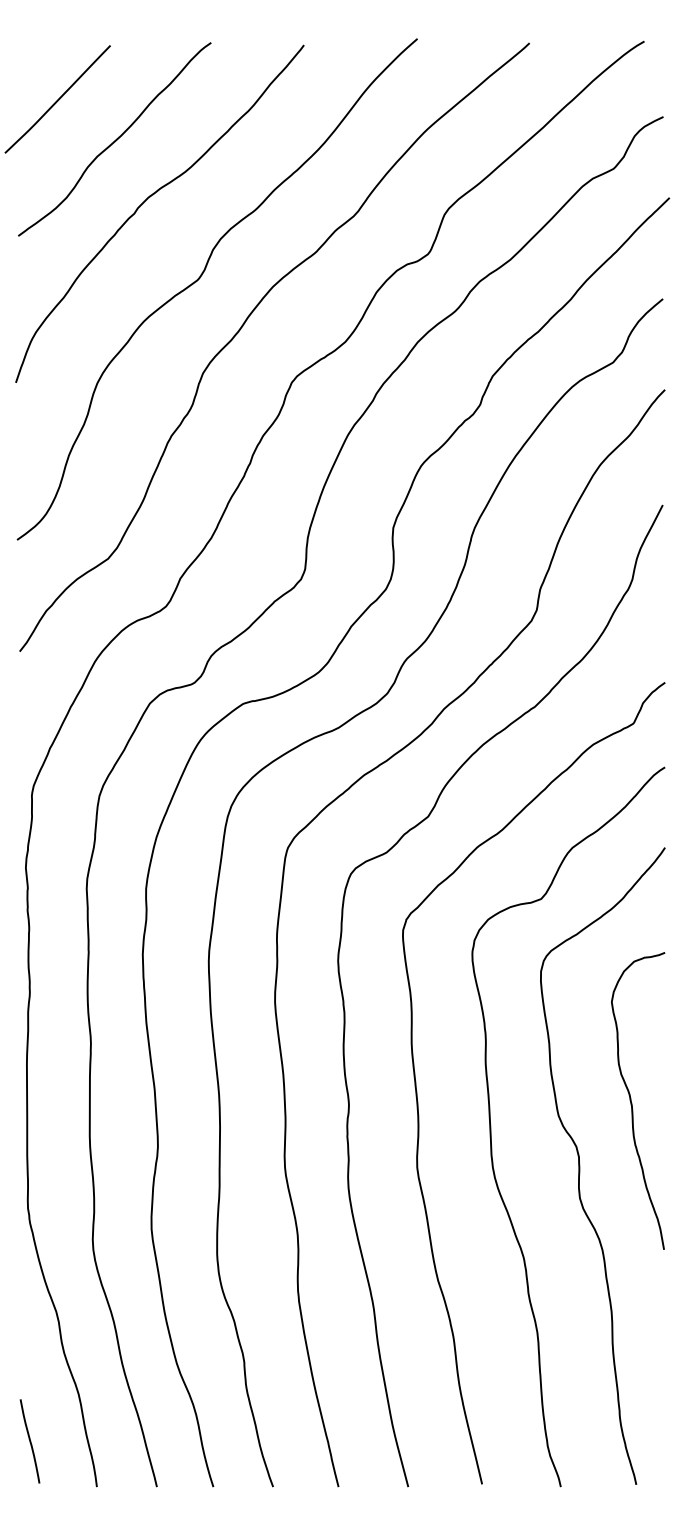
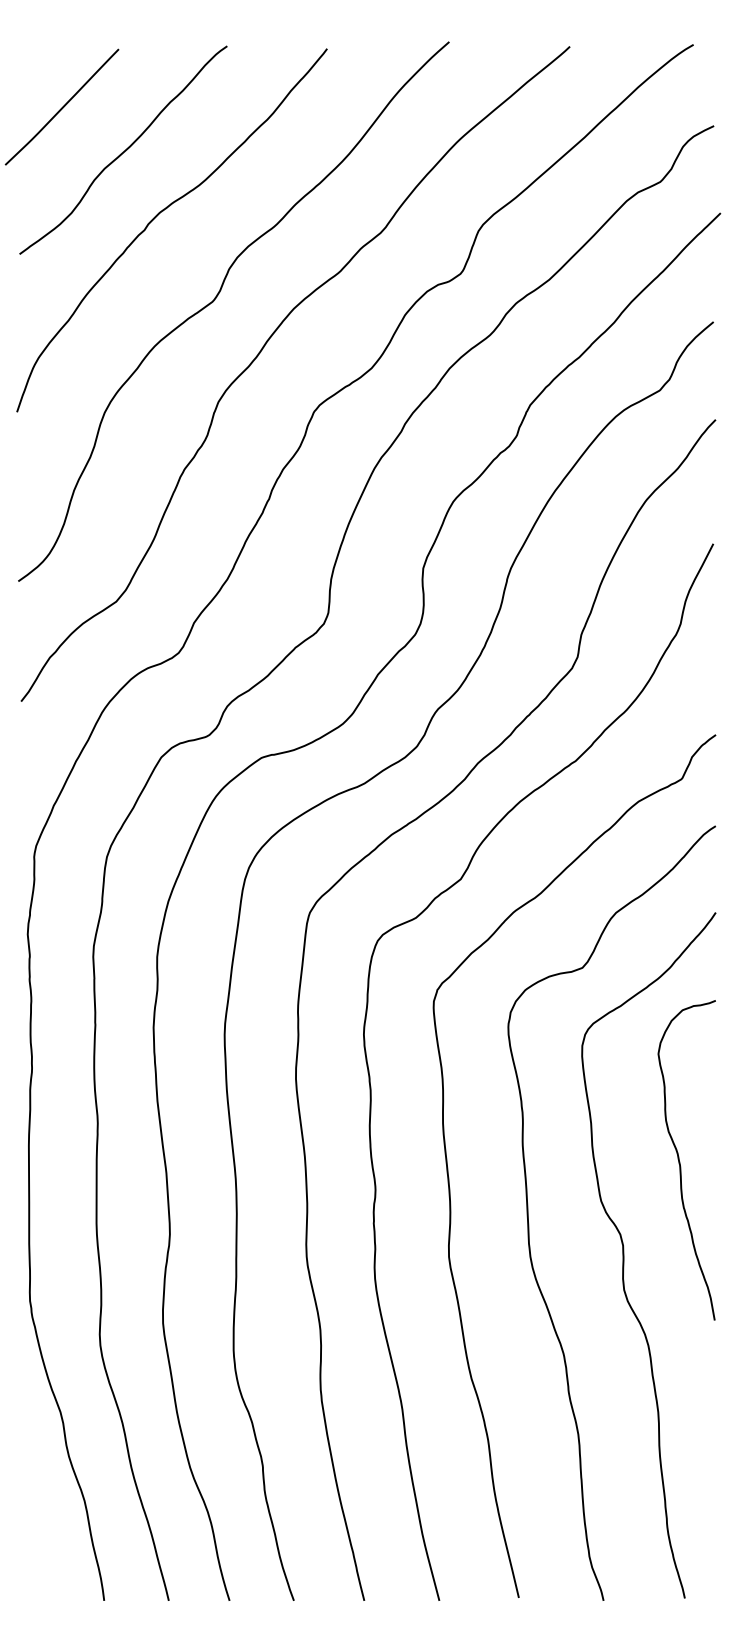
curve: (632, 1102) -> (680, 1161), moved
curve: (30, 1441) -> (32, 1551), removed

